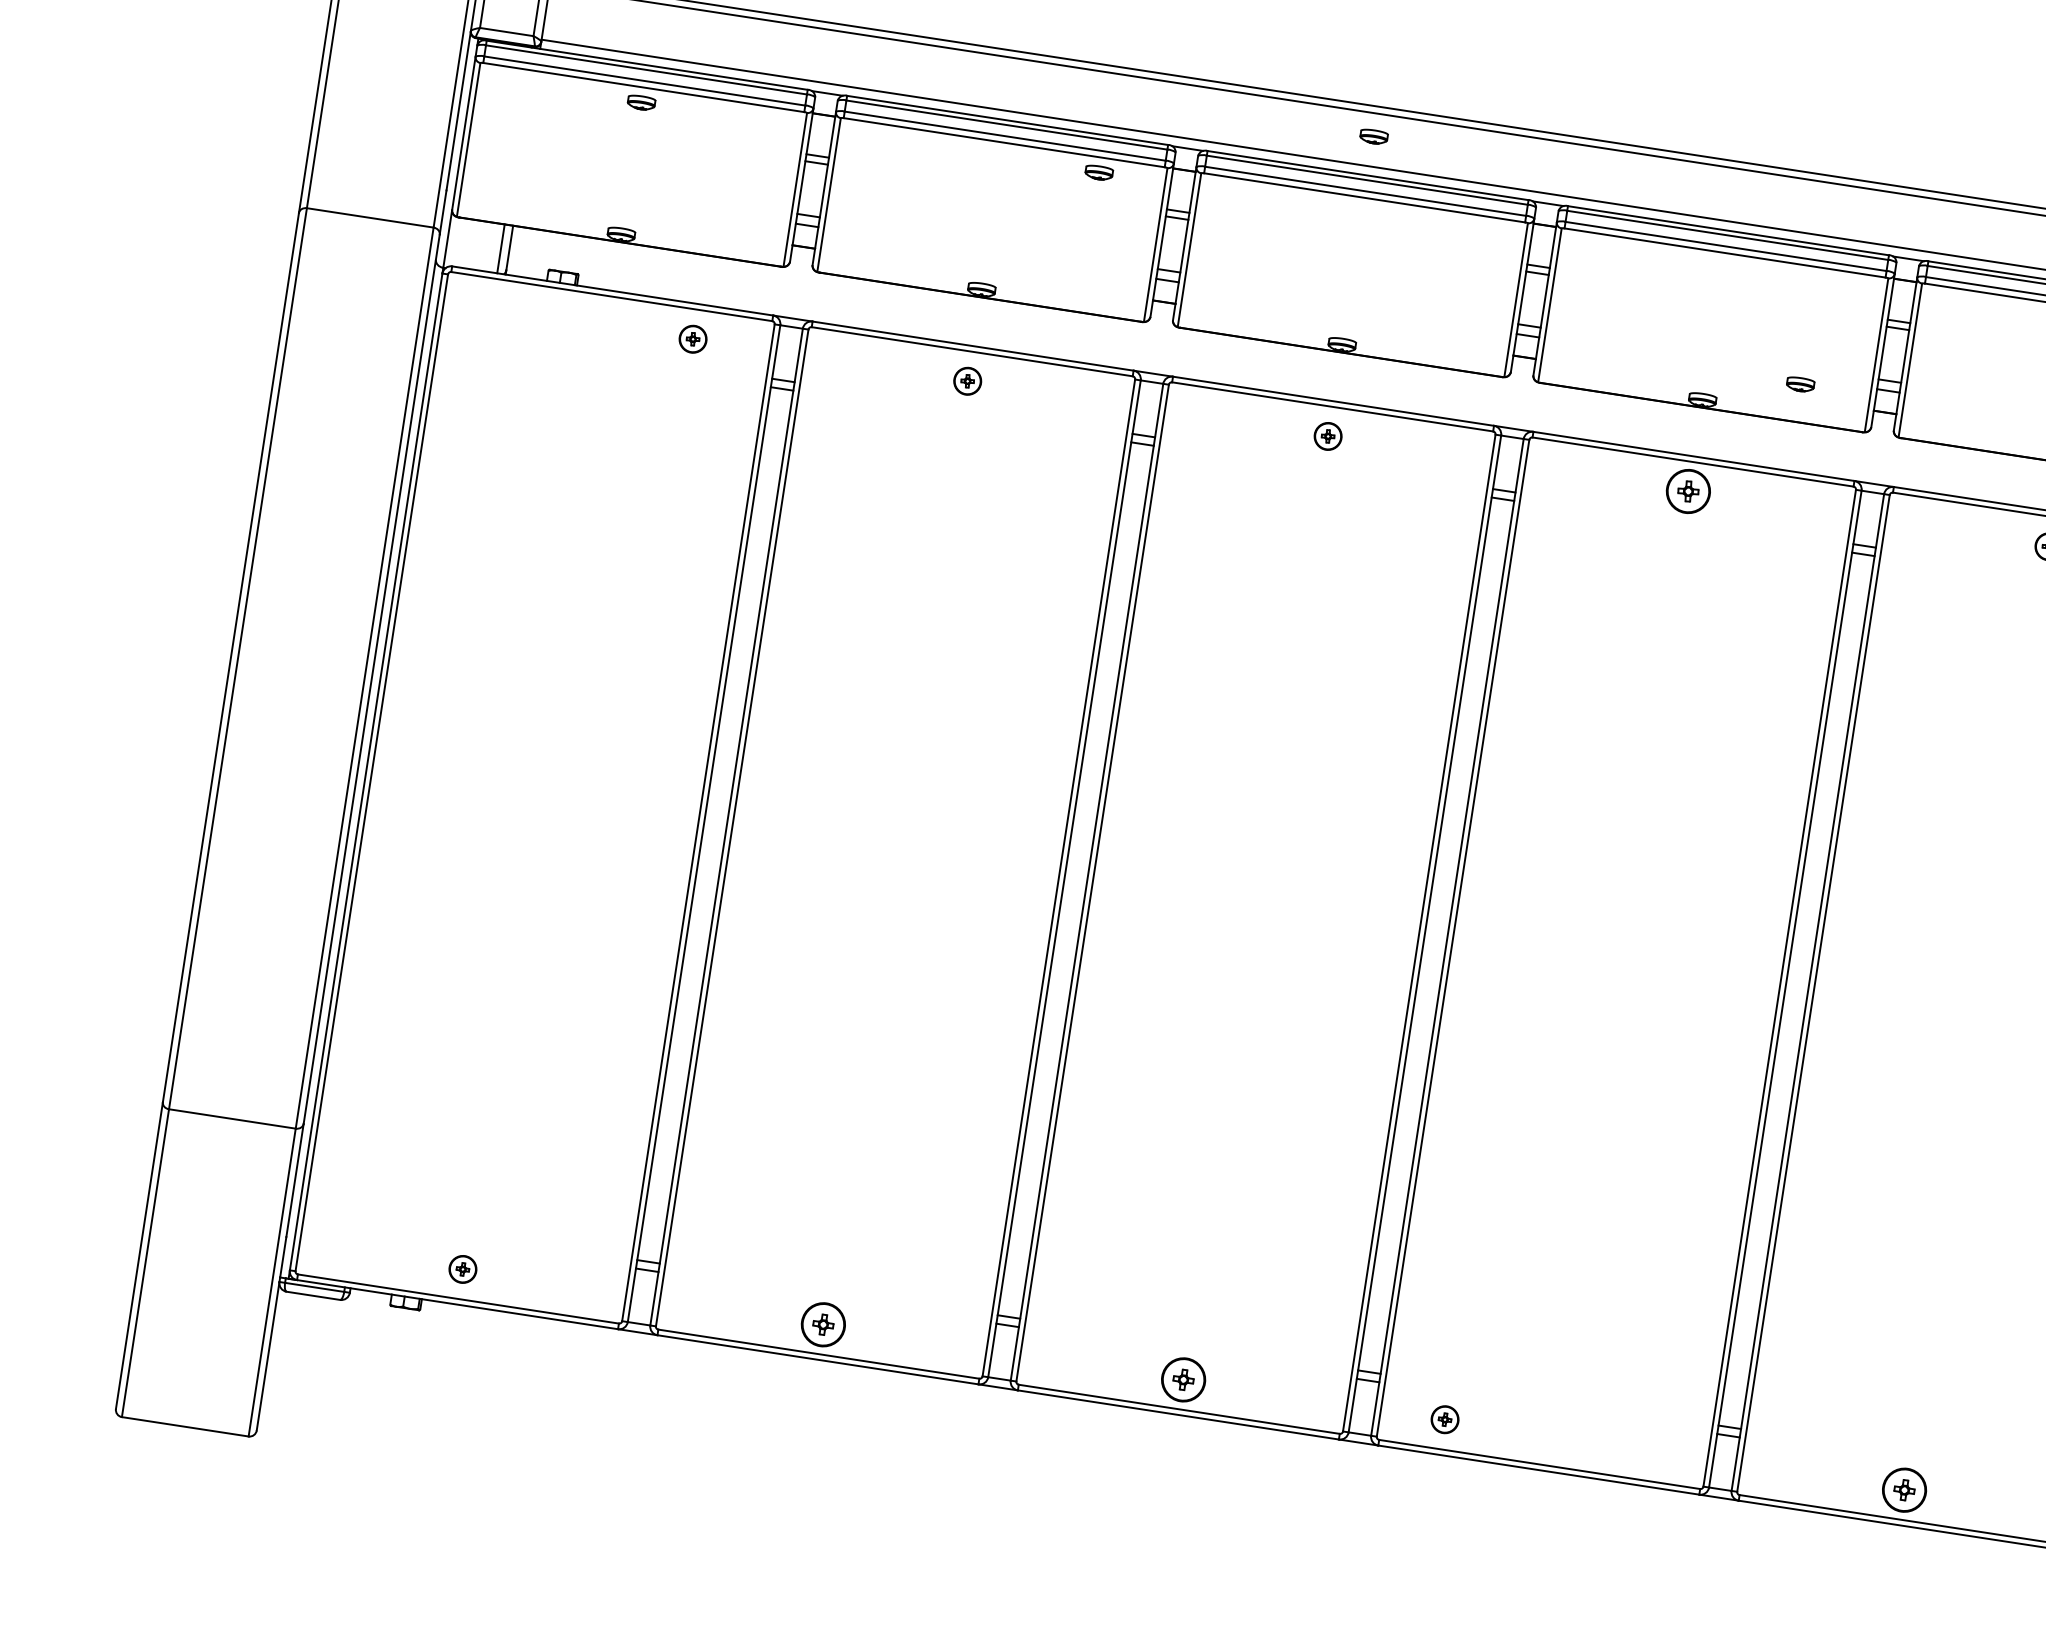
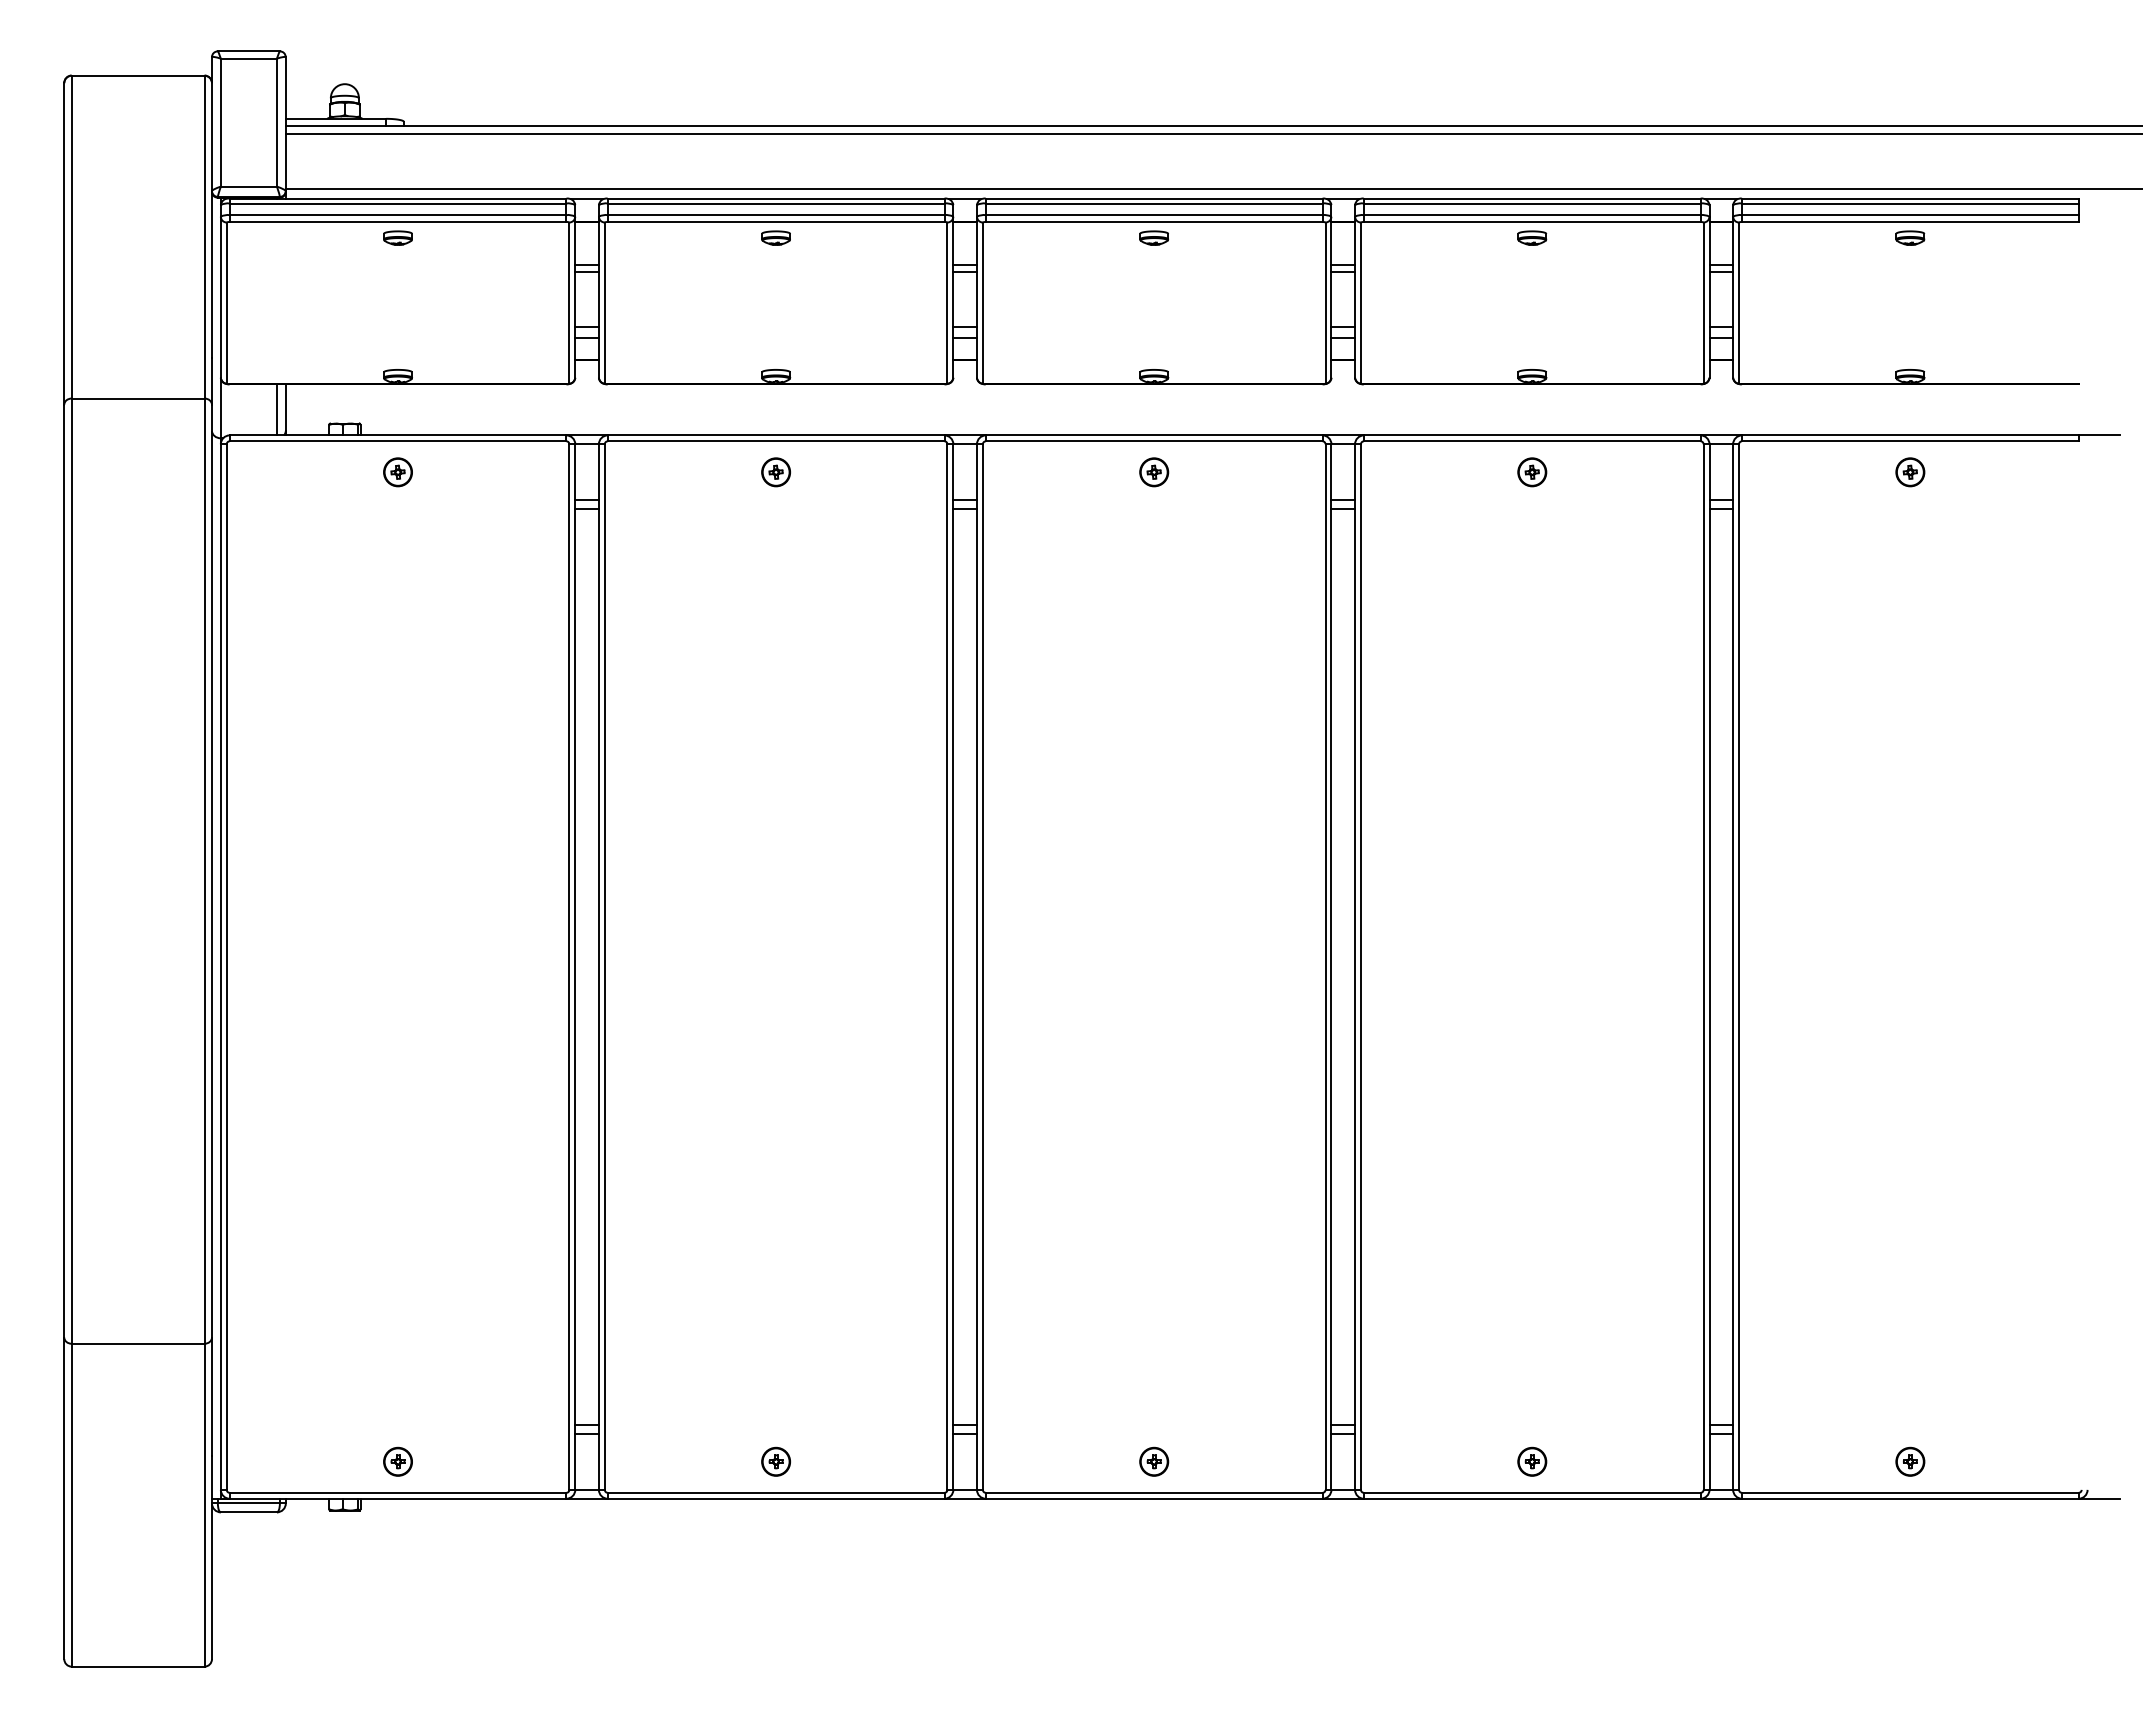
part: (1373, 136) -> (1153, 237), moved
part: (1098, 172) -> (775, 237), moved
part: (692, 339) -> (397, 472), moved
part: (1800, 384) -> (1532, 237), moved
part: (1688, 491) -> (1532, 472), size x0.62
part: (822, 1324) -> (775, 1461), size x0.62
part: (1184, 1379) -> (1154, 1461), size x0.62
part: (1445, 1419) -> (1532, 1461), moved
part: (1904, 1489) -> (1910, 1461), size x0.62

